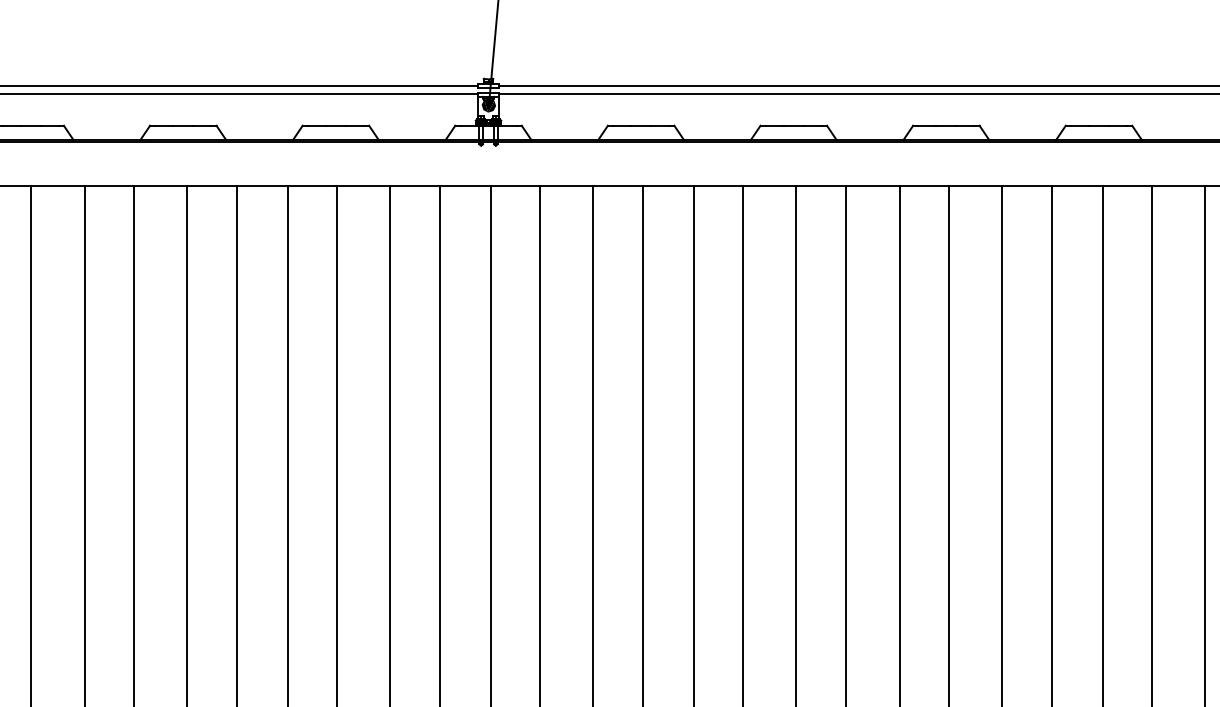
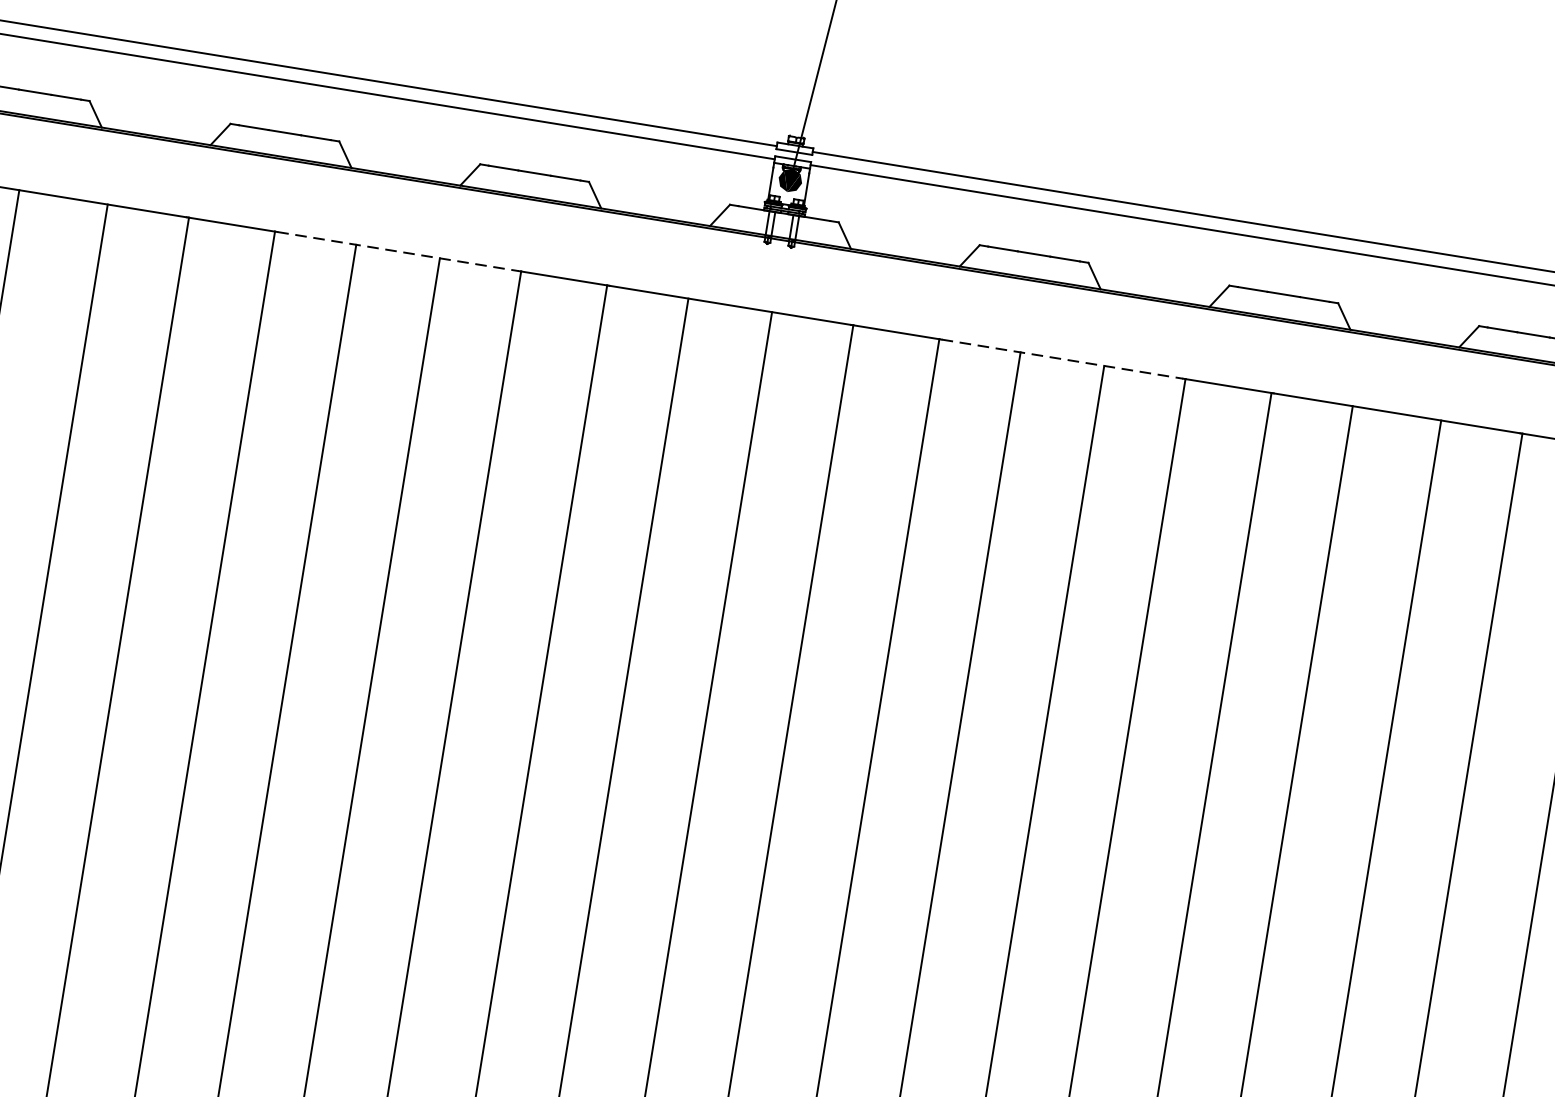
line: (262, 185) -> (398, 251), solid -> dashed
line: (668, 185) -> (1063, 359), solid -> dashed

